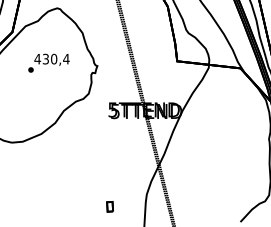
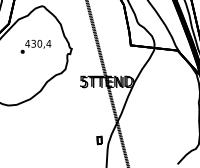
part: (109, 206) -> (99, 140), moved

